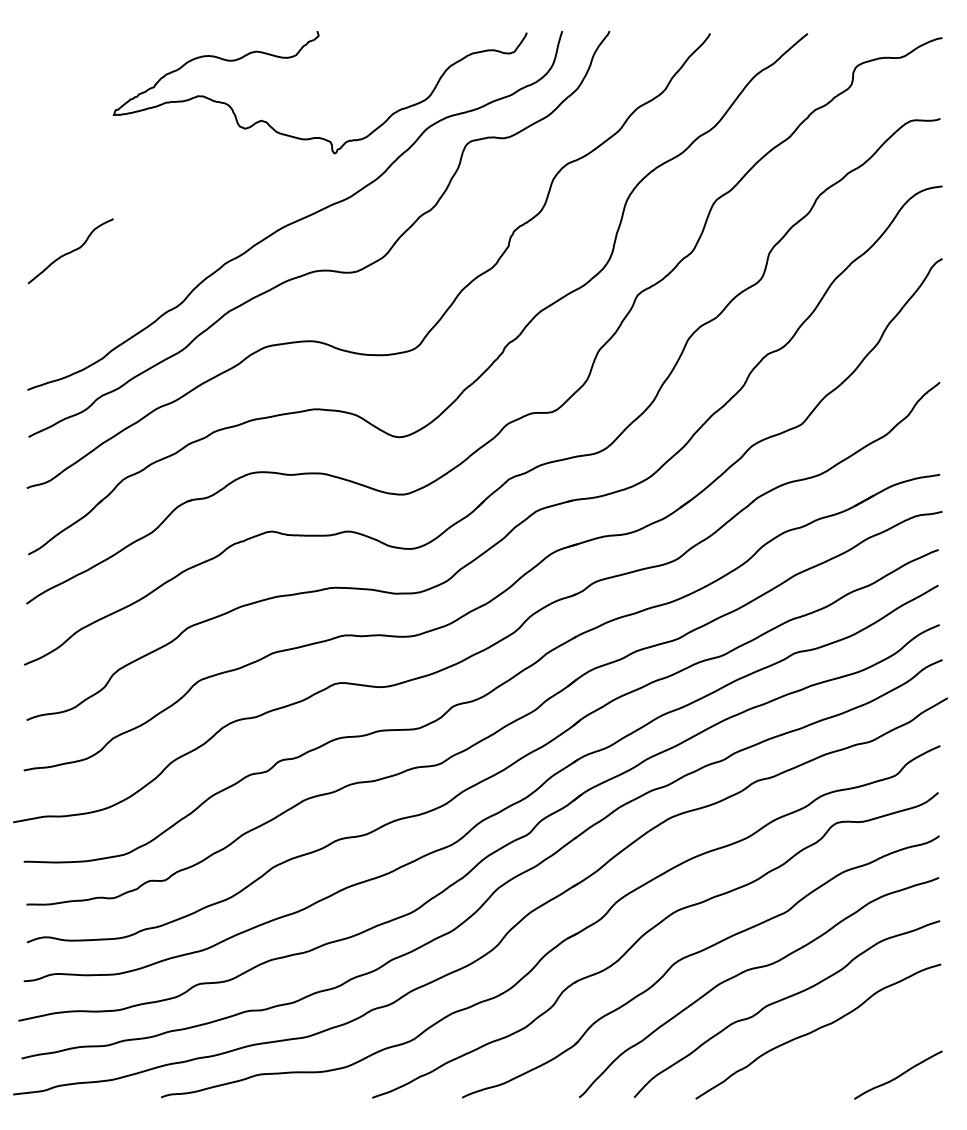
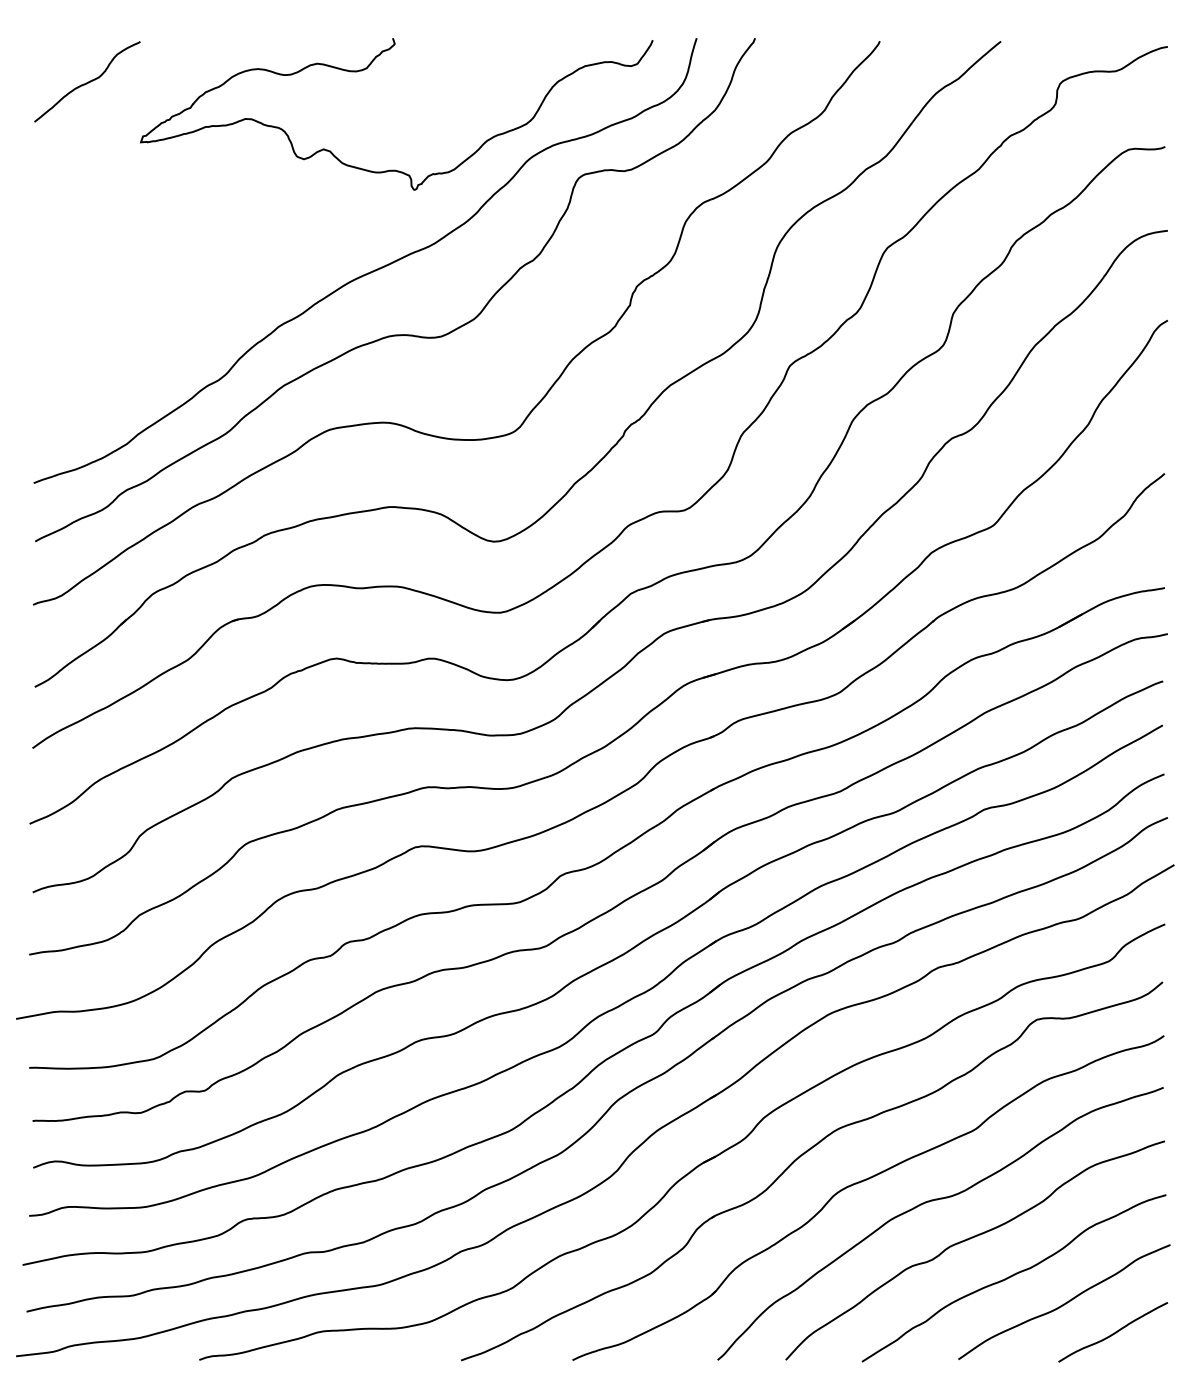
curve: (70, 251) -> (87, 82), moved
curve: (858, 1051) -> (1063, 1302), added

